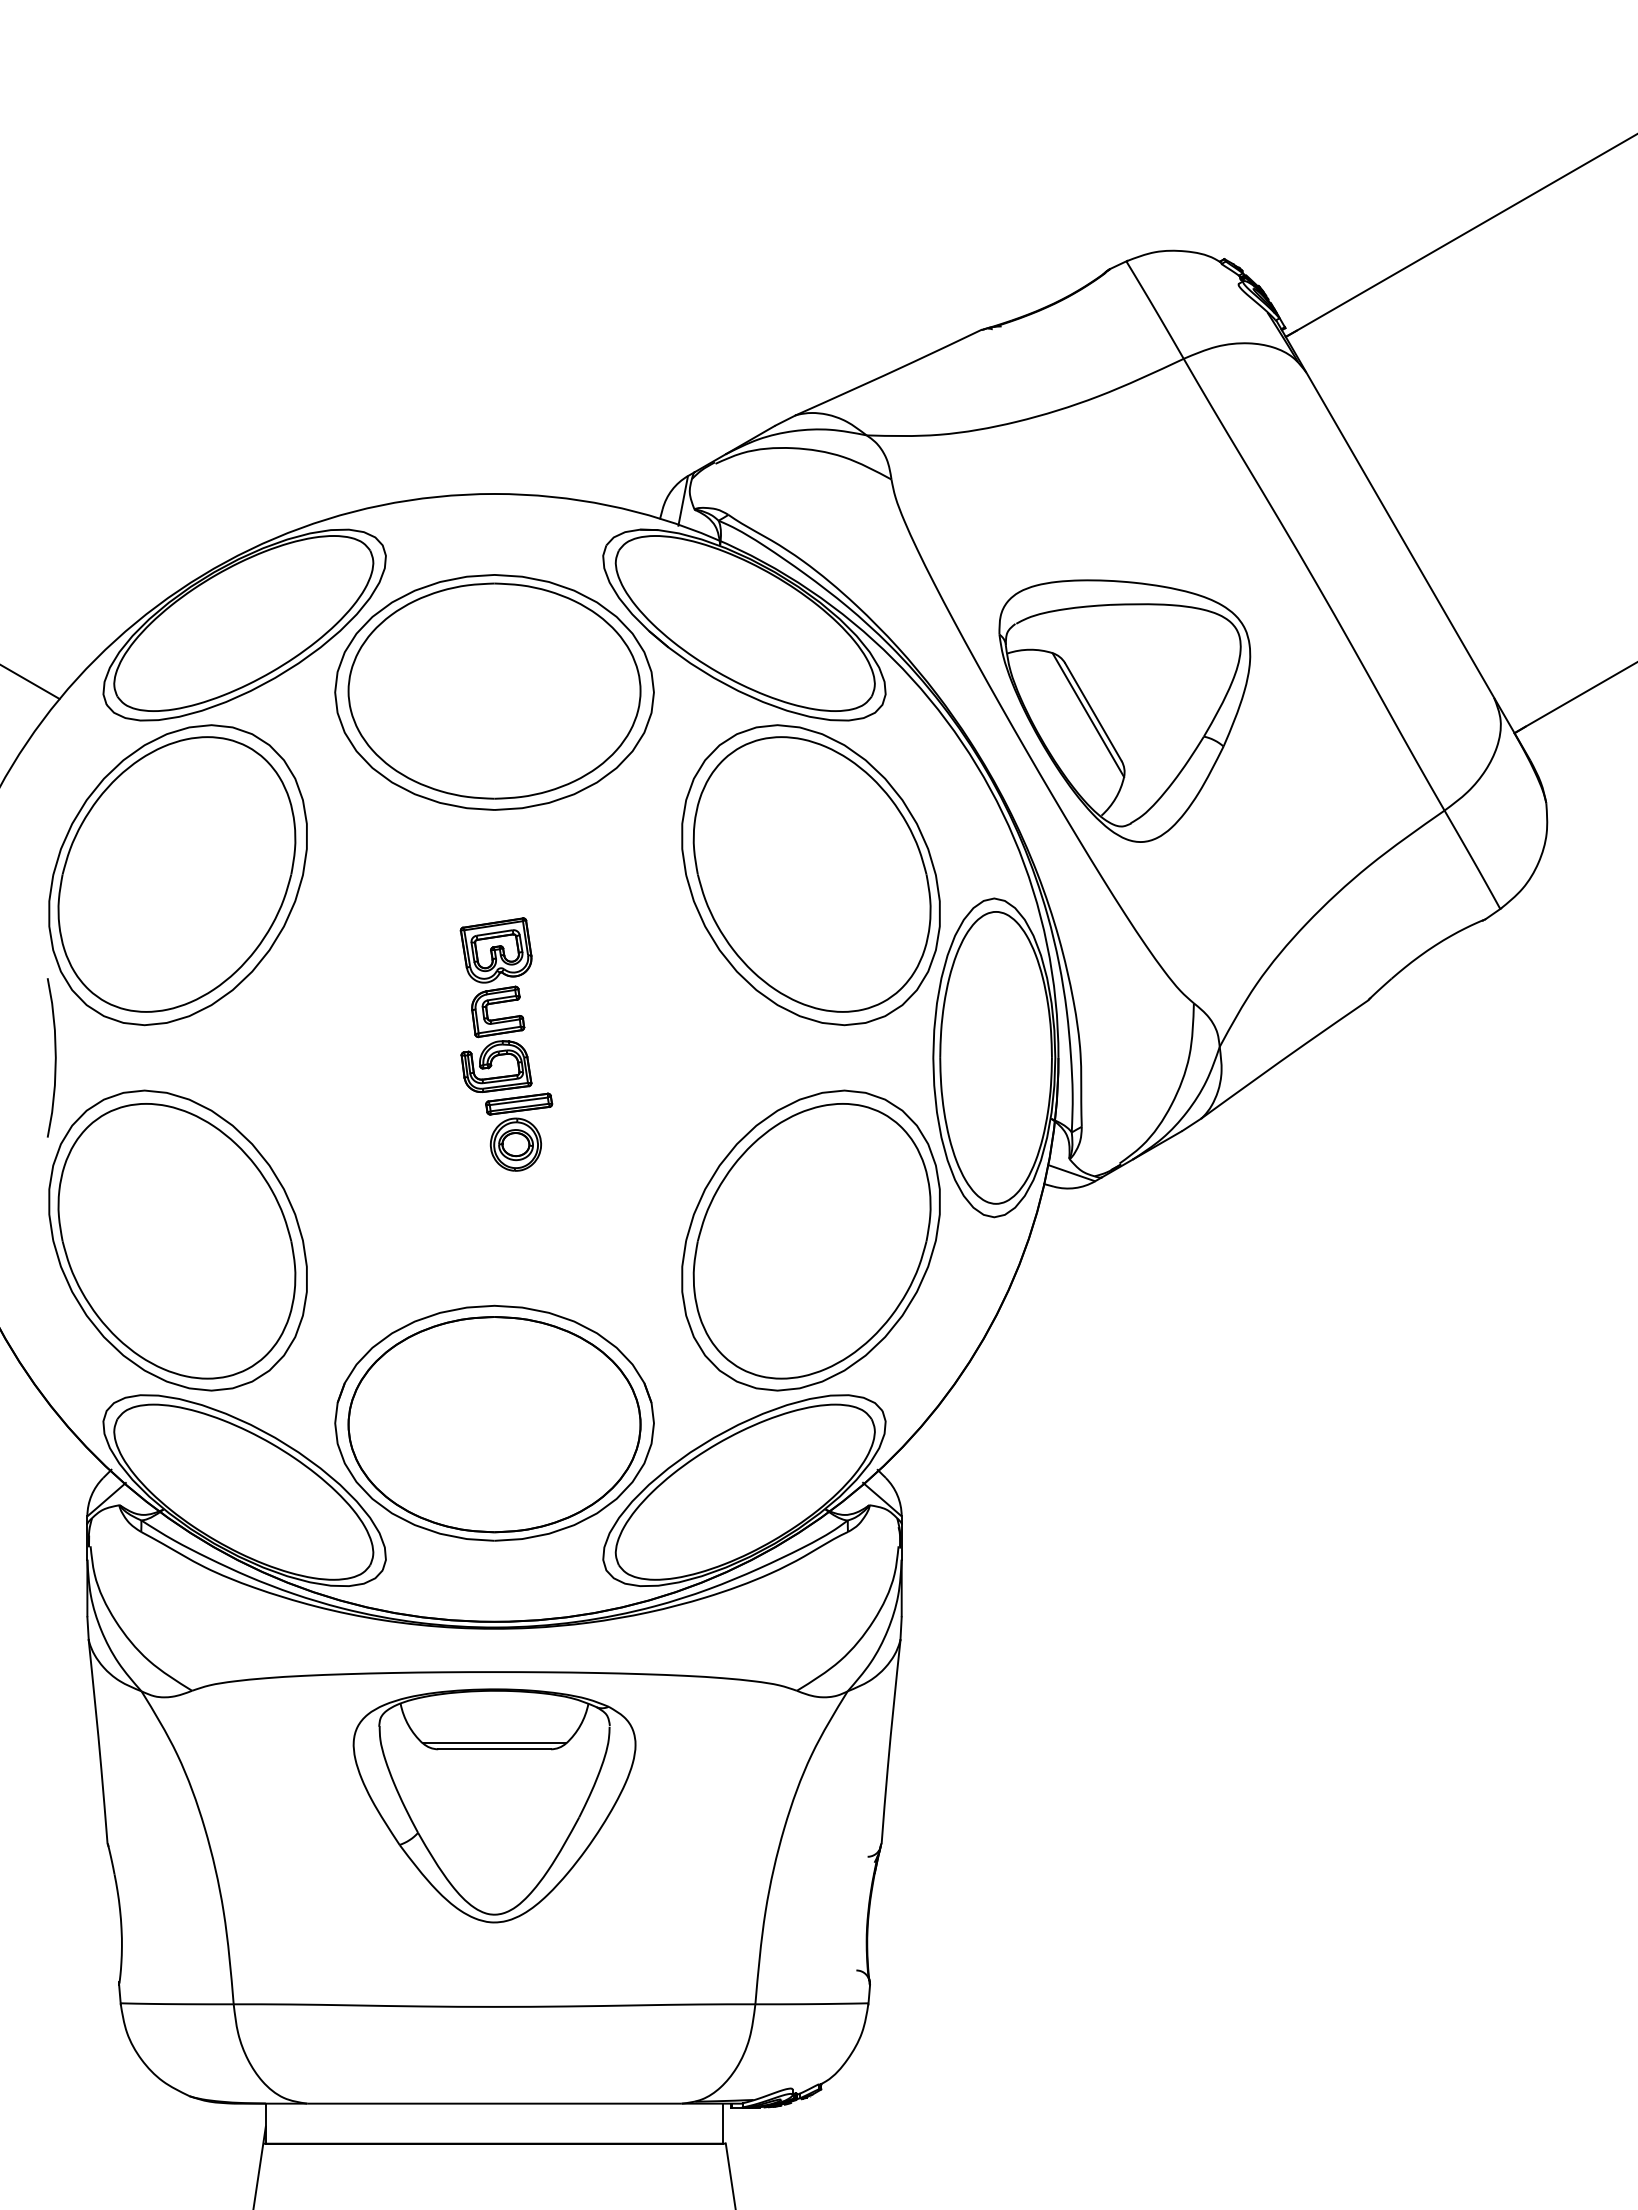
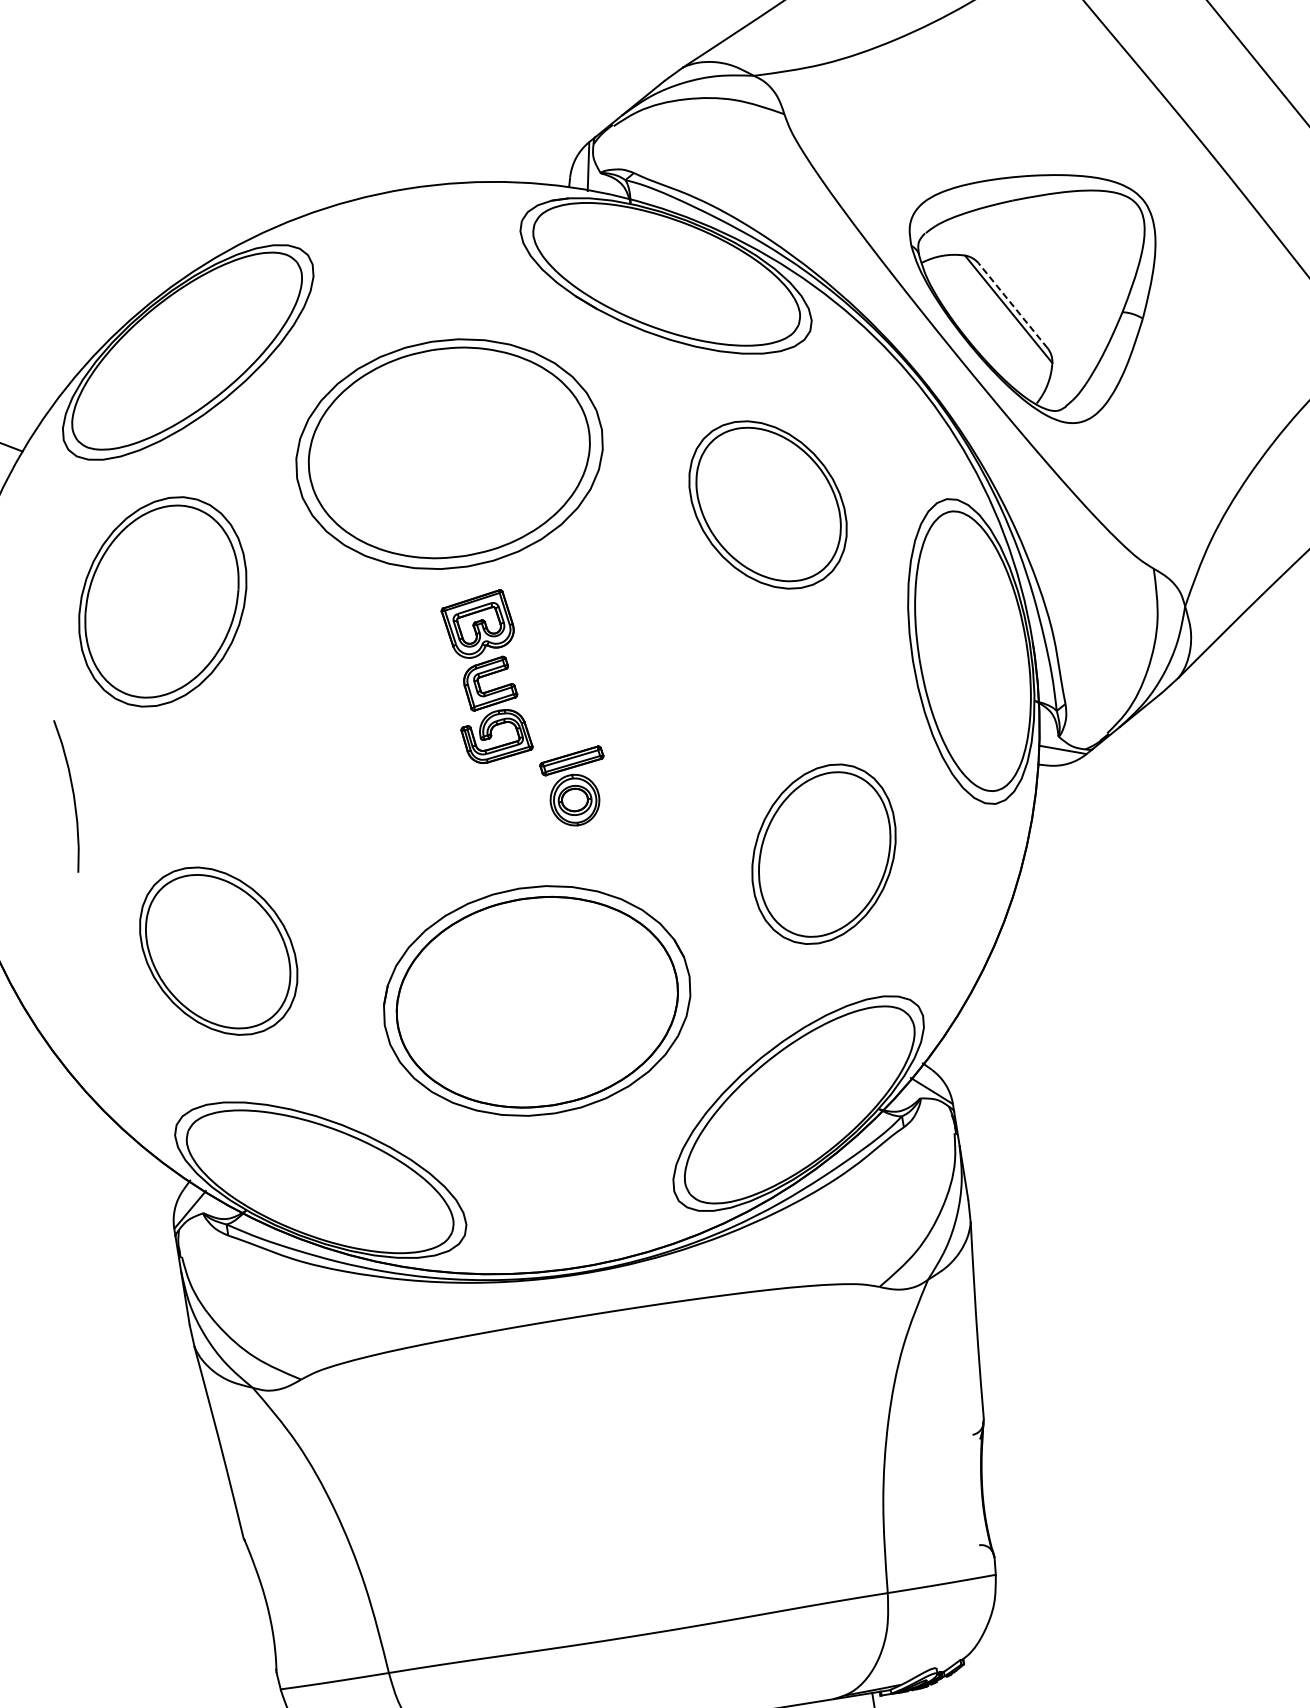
part: (494, 692) -> (449, 454), moved
line: (1093, 711) -> (1013, 305), solid -> dashed
part: (177, 875) -> (162, 602), size x0.7
part: (810, 875) -> (767, 505), size x0.6
part: (519, 1131) -> (576, 786), moved
part: (177, 1240) -> (218, 951), size x0.6
part: (810, 1240) -> (823, 854), size x0.6
part: (494, 1422) -> (536, 1000), moved
part: (494, 1805) -> (607, 1442), removed

